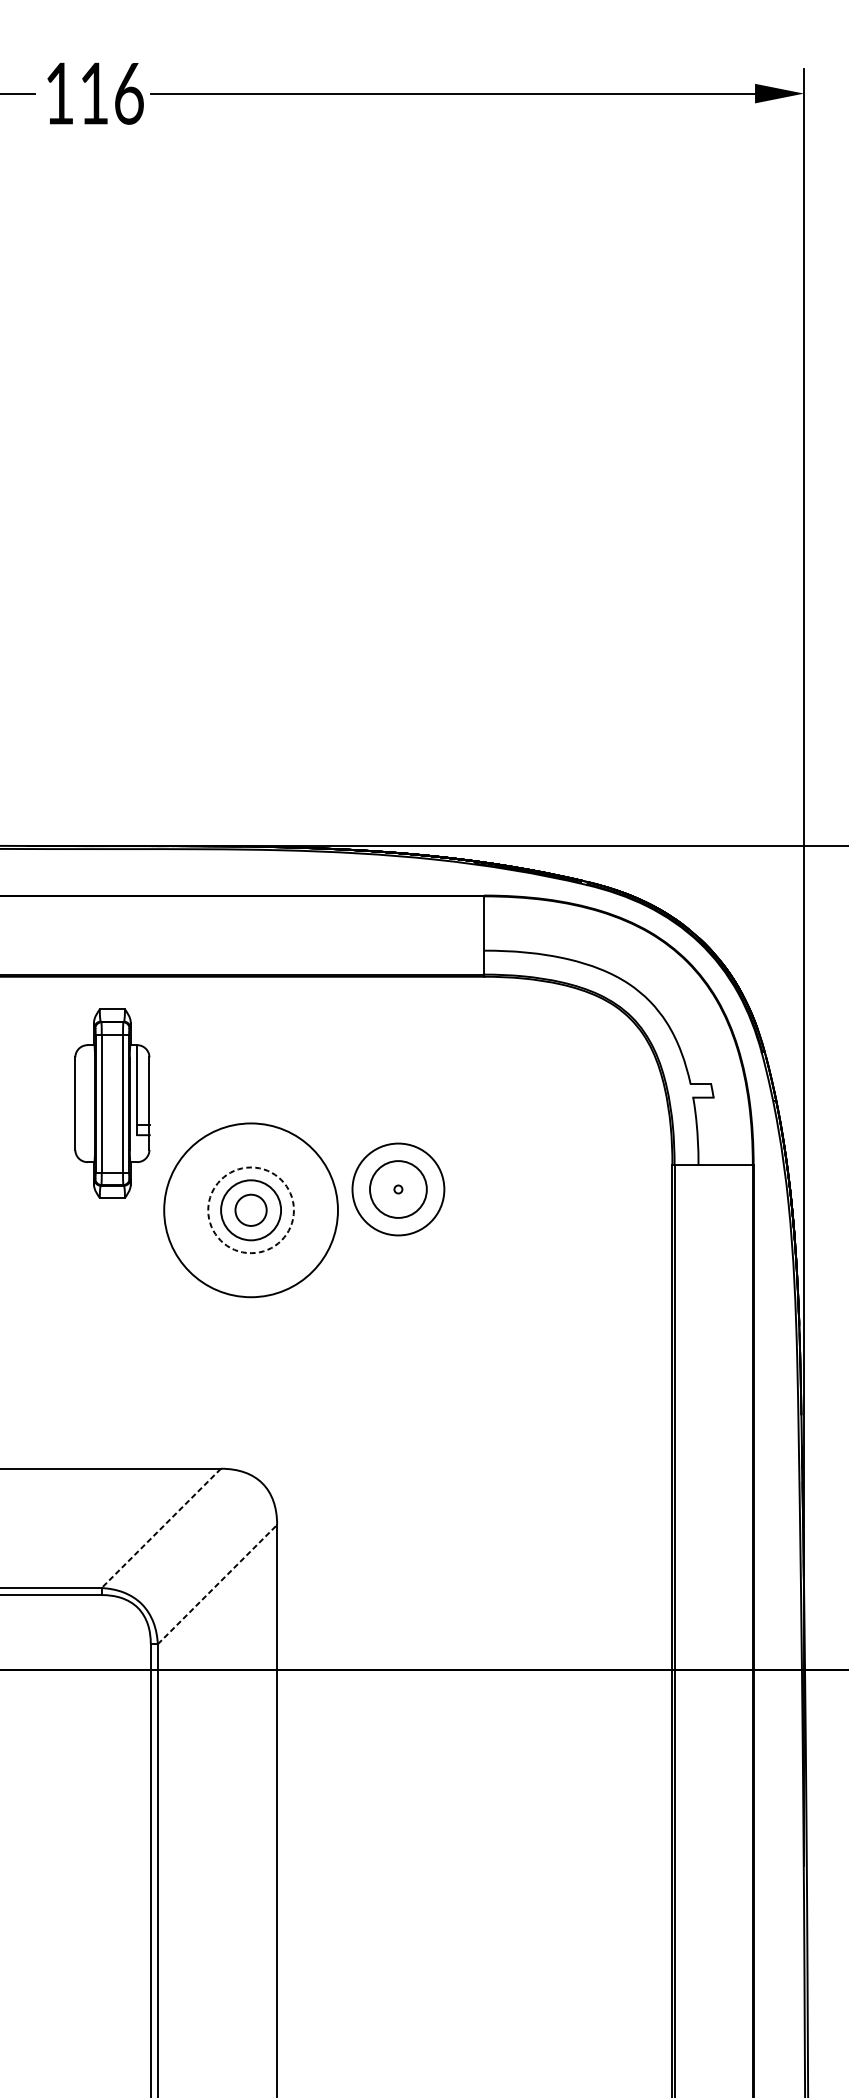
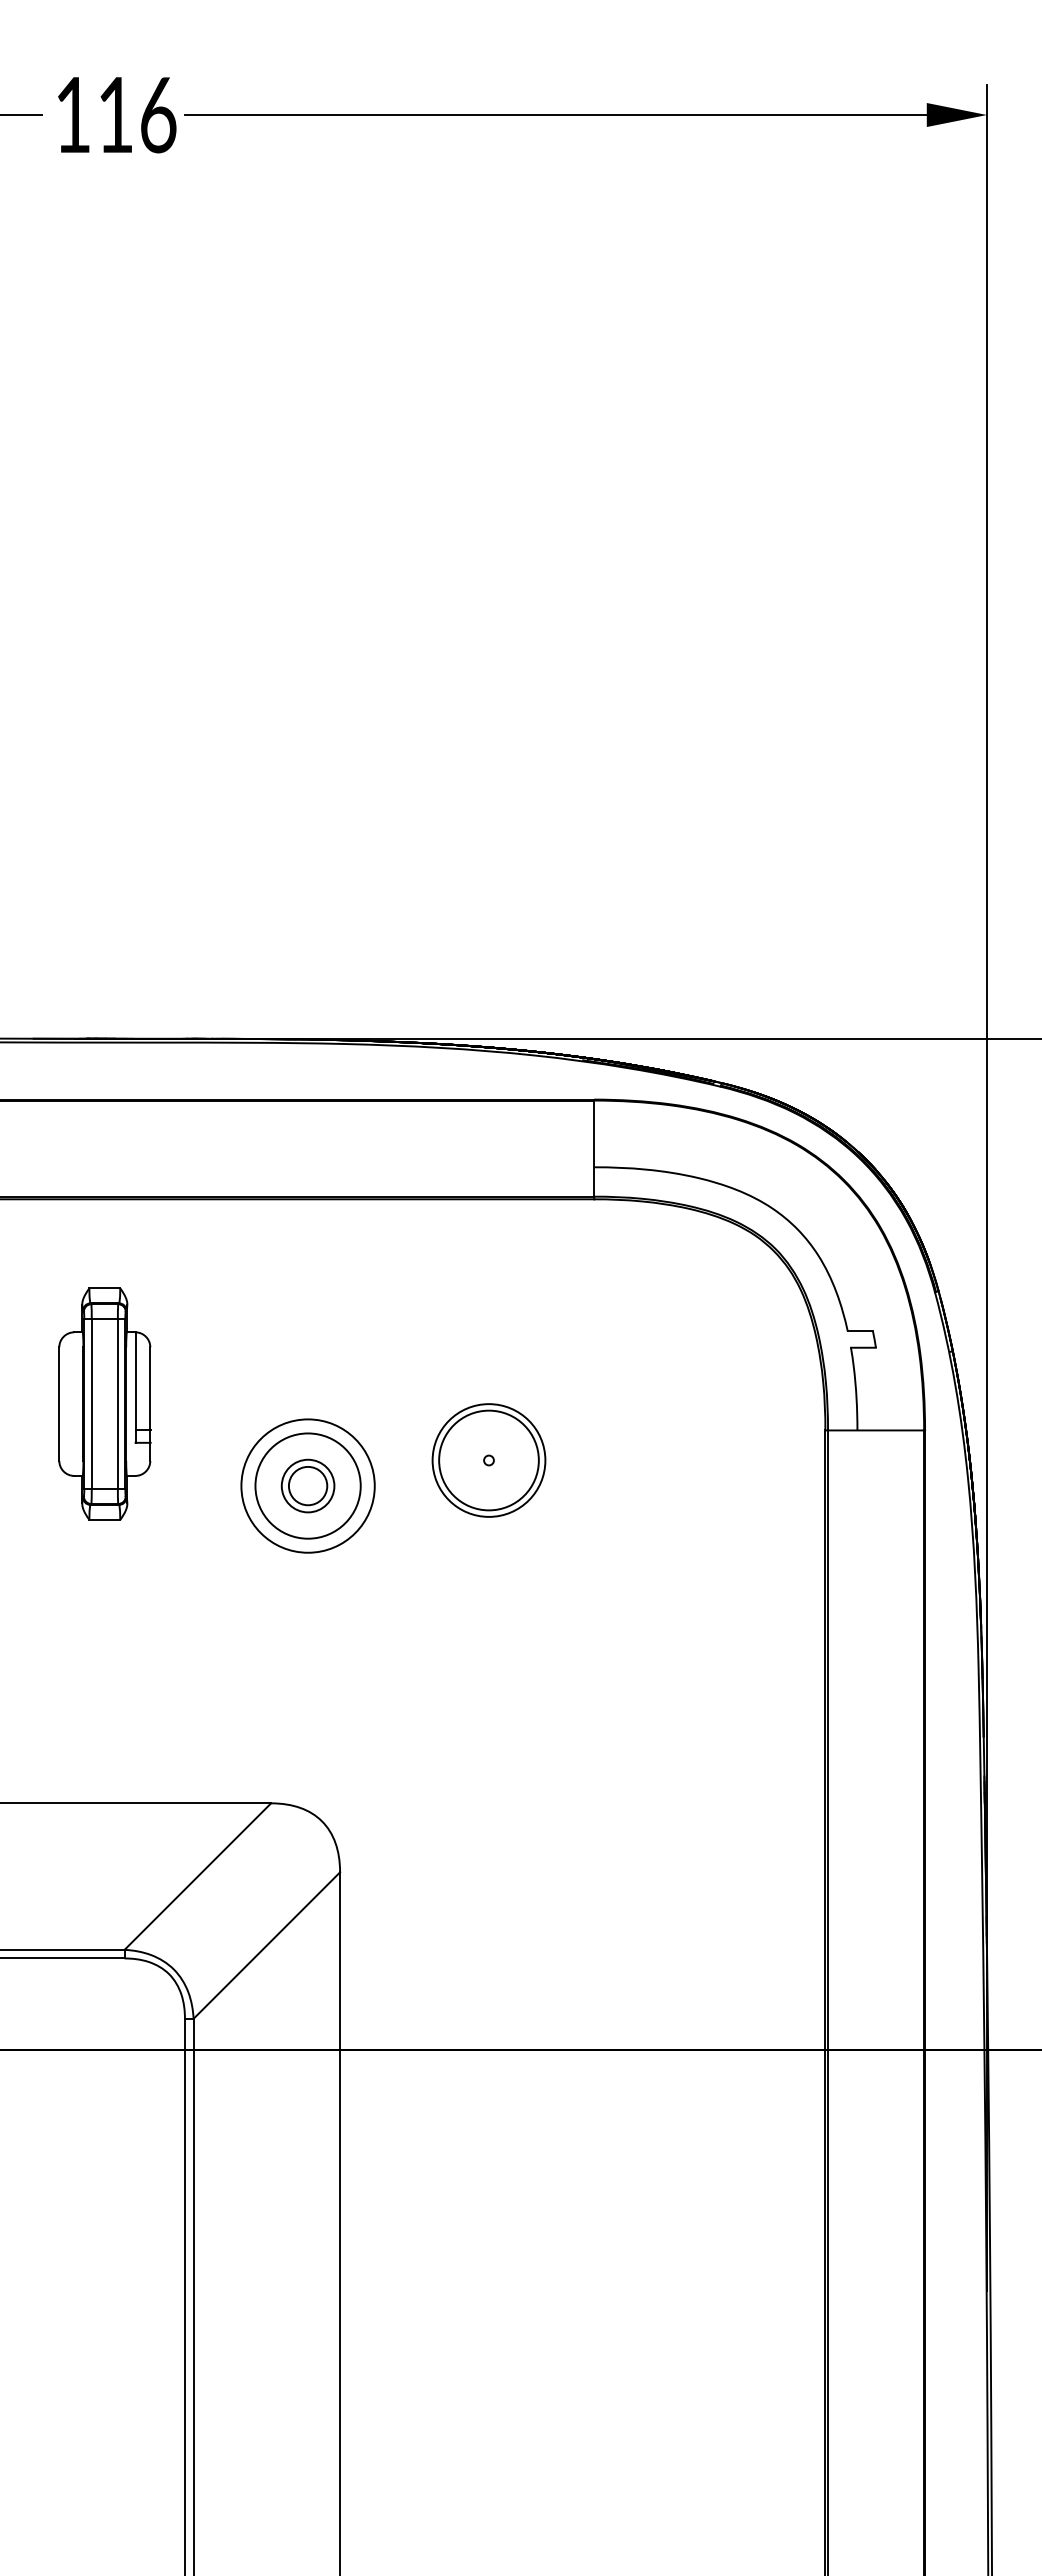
part: (112, 1103) -> (104, 1403), moved
circle: (398, 1189) -> (488, 1460), size x1.43
circle: (250, 1209) -> (307, 1485), dashed -> solid
circle: (250, 1209) -> (307, 1485), size x0.62
circle: (250, 1209) -> (307, 1485), size x0.71
line: (161, 1528) -> (197, 1876), dashed -> solid
line: (217, 1584) -> (266, 1945), dashed -> solid

